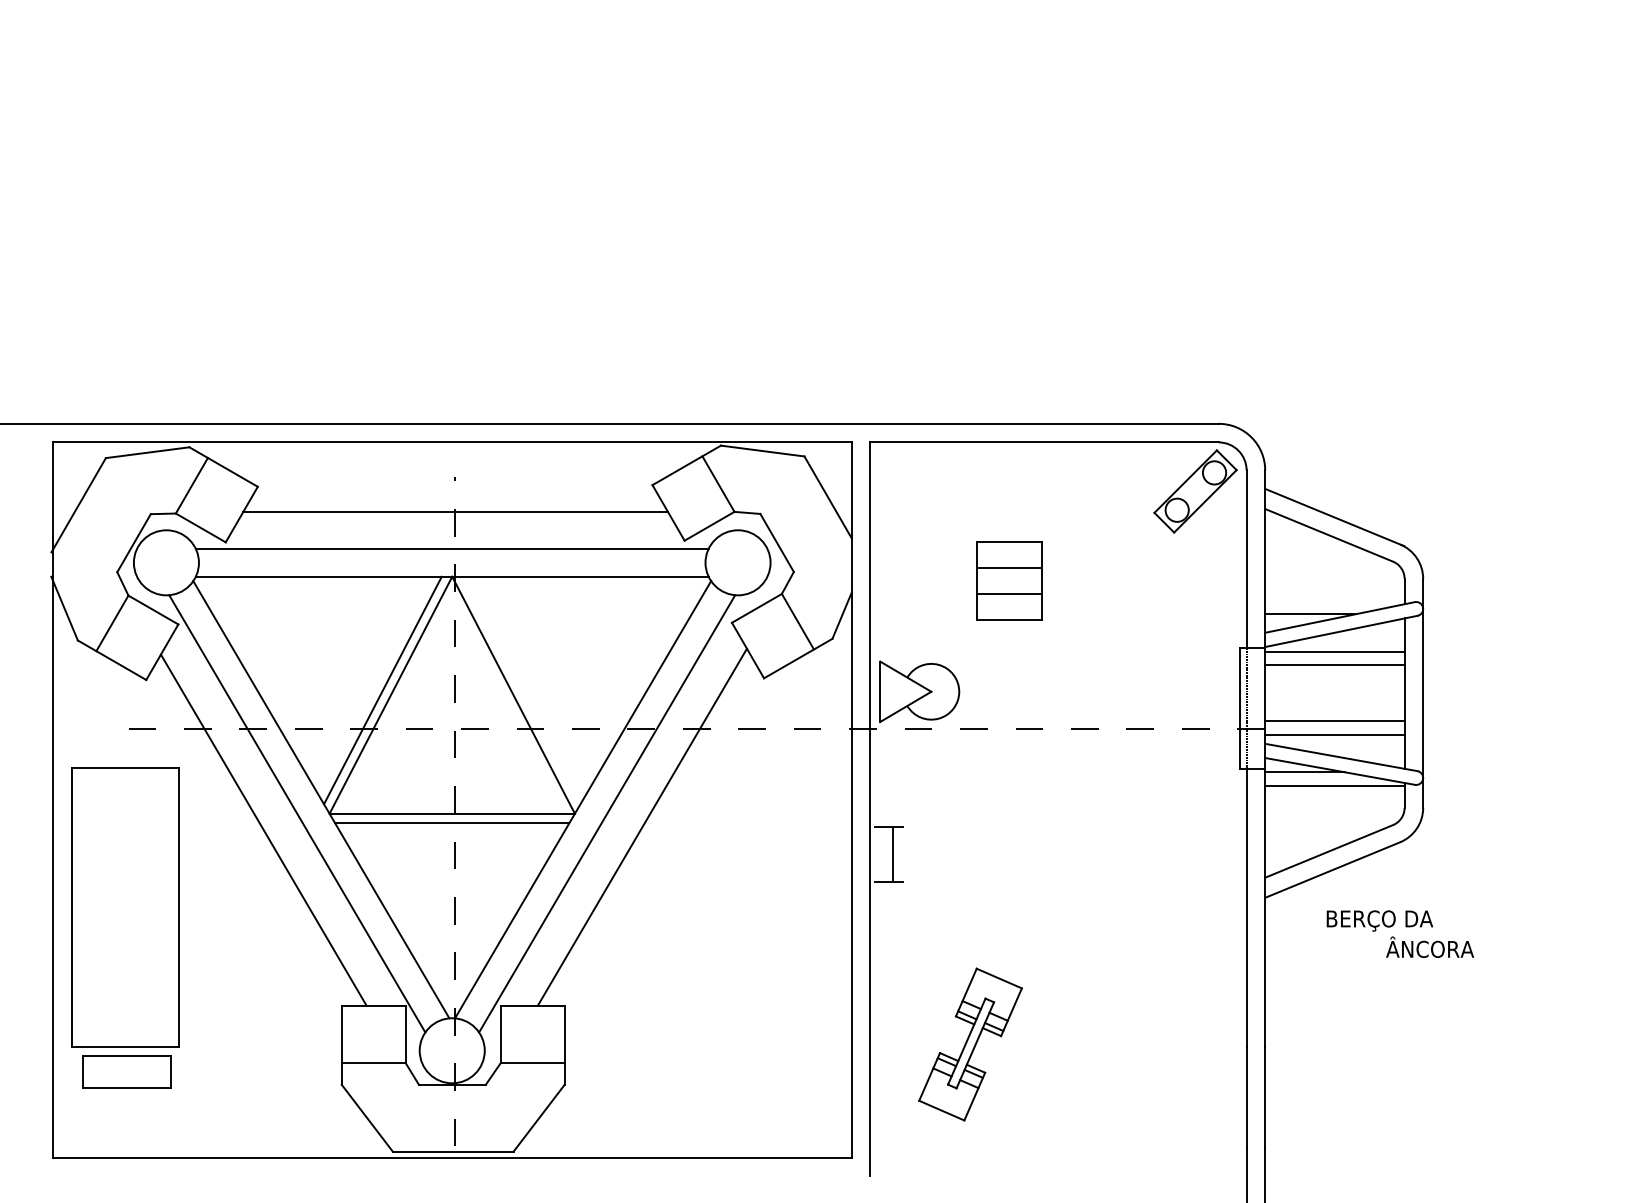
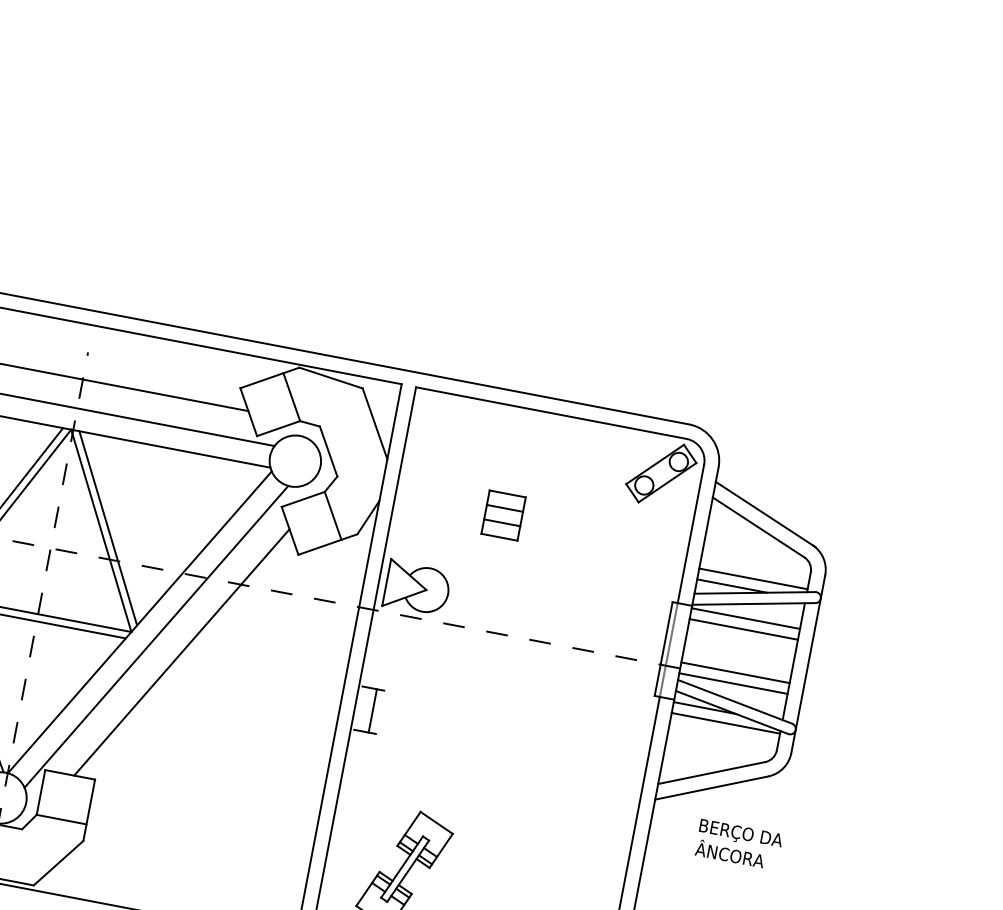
part: (1009, 580) -> (503, 515), size x0.71
line: (1334, 600) -> (753, 578), added
line: (521, 690) -> (108, 528), added
text: (1430, 946) -> (730, 853), moved

